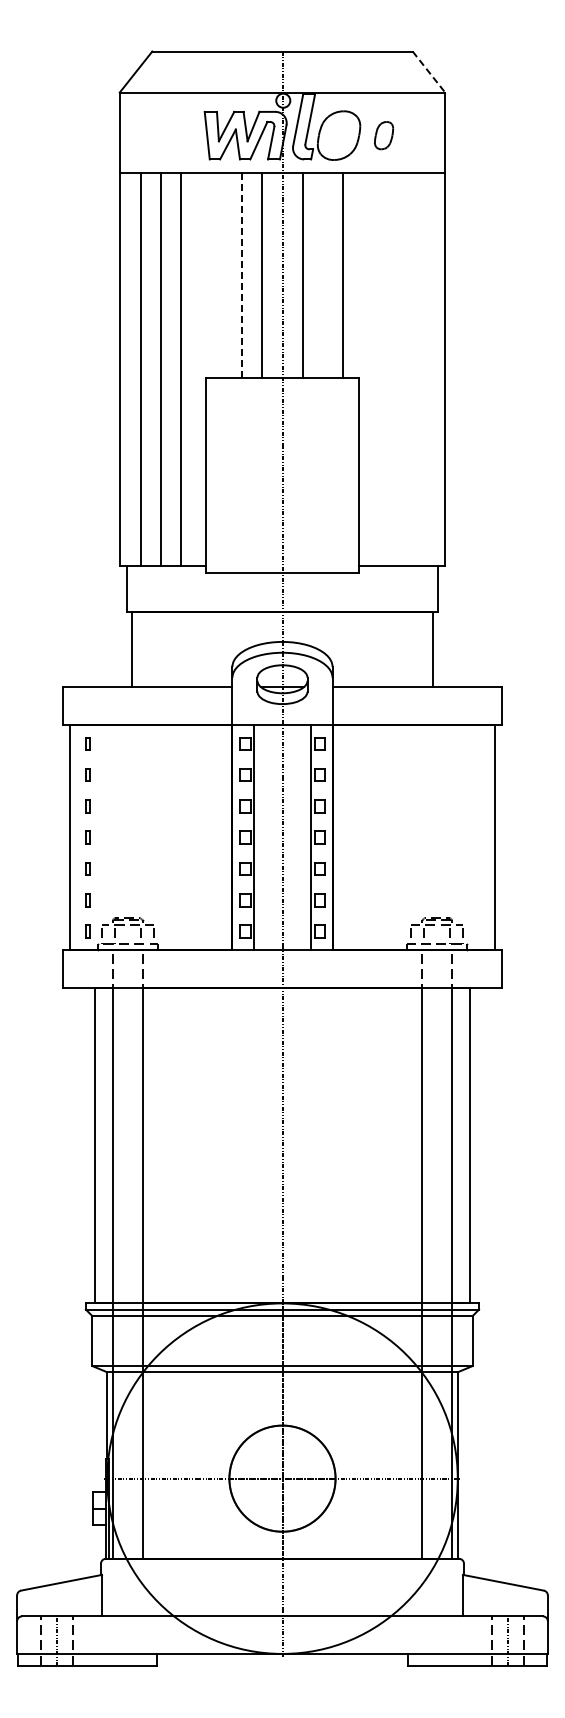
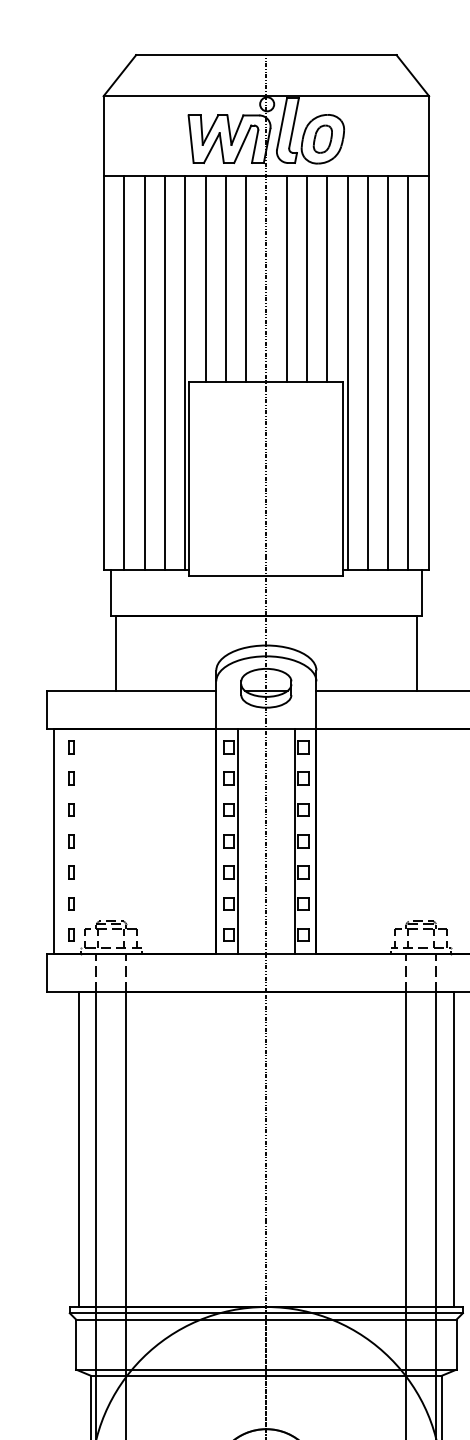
line: (429, 72) -> (413, 76), dashed -> solid
part: (384, 135) -> (323, 139), moved
line: (221, 275) -> (205, 279), added
line: (241, 275) -> (225, 279), dashed -> solid
line: (323, 275) -> (307, 279), added
line: (201, 369) -> (185, 373), added
line: (363, 369) -> (347, 373), added
line: (383, 369) -> (367, 373), added
line: (404, 369) -> (388, 373), added
line: (424, 369) -> (408, 373), added

